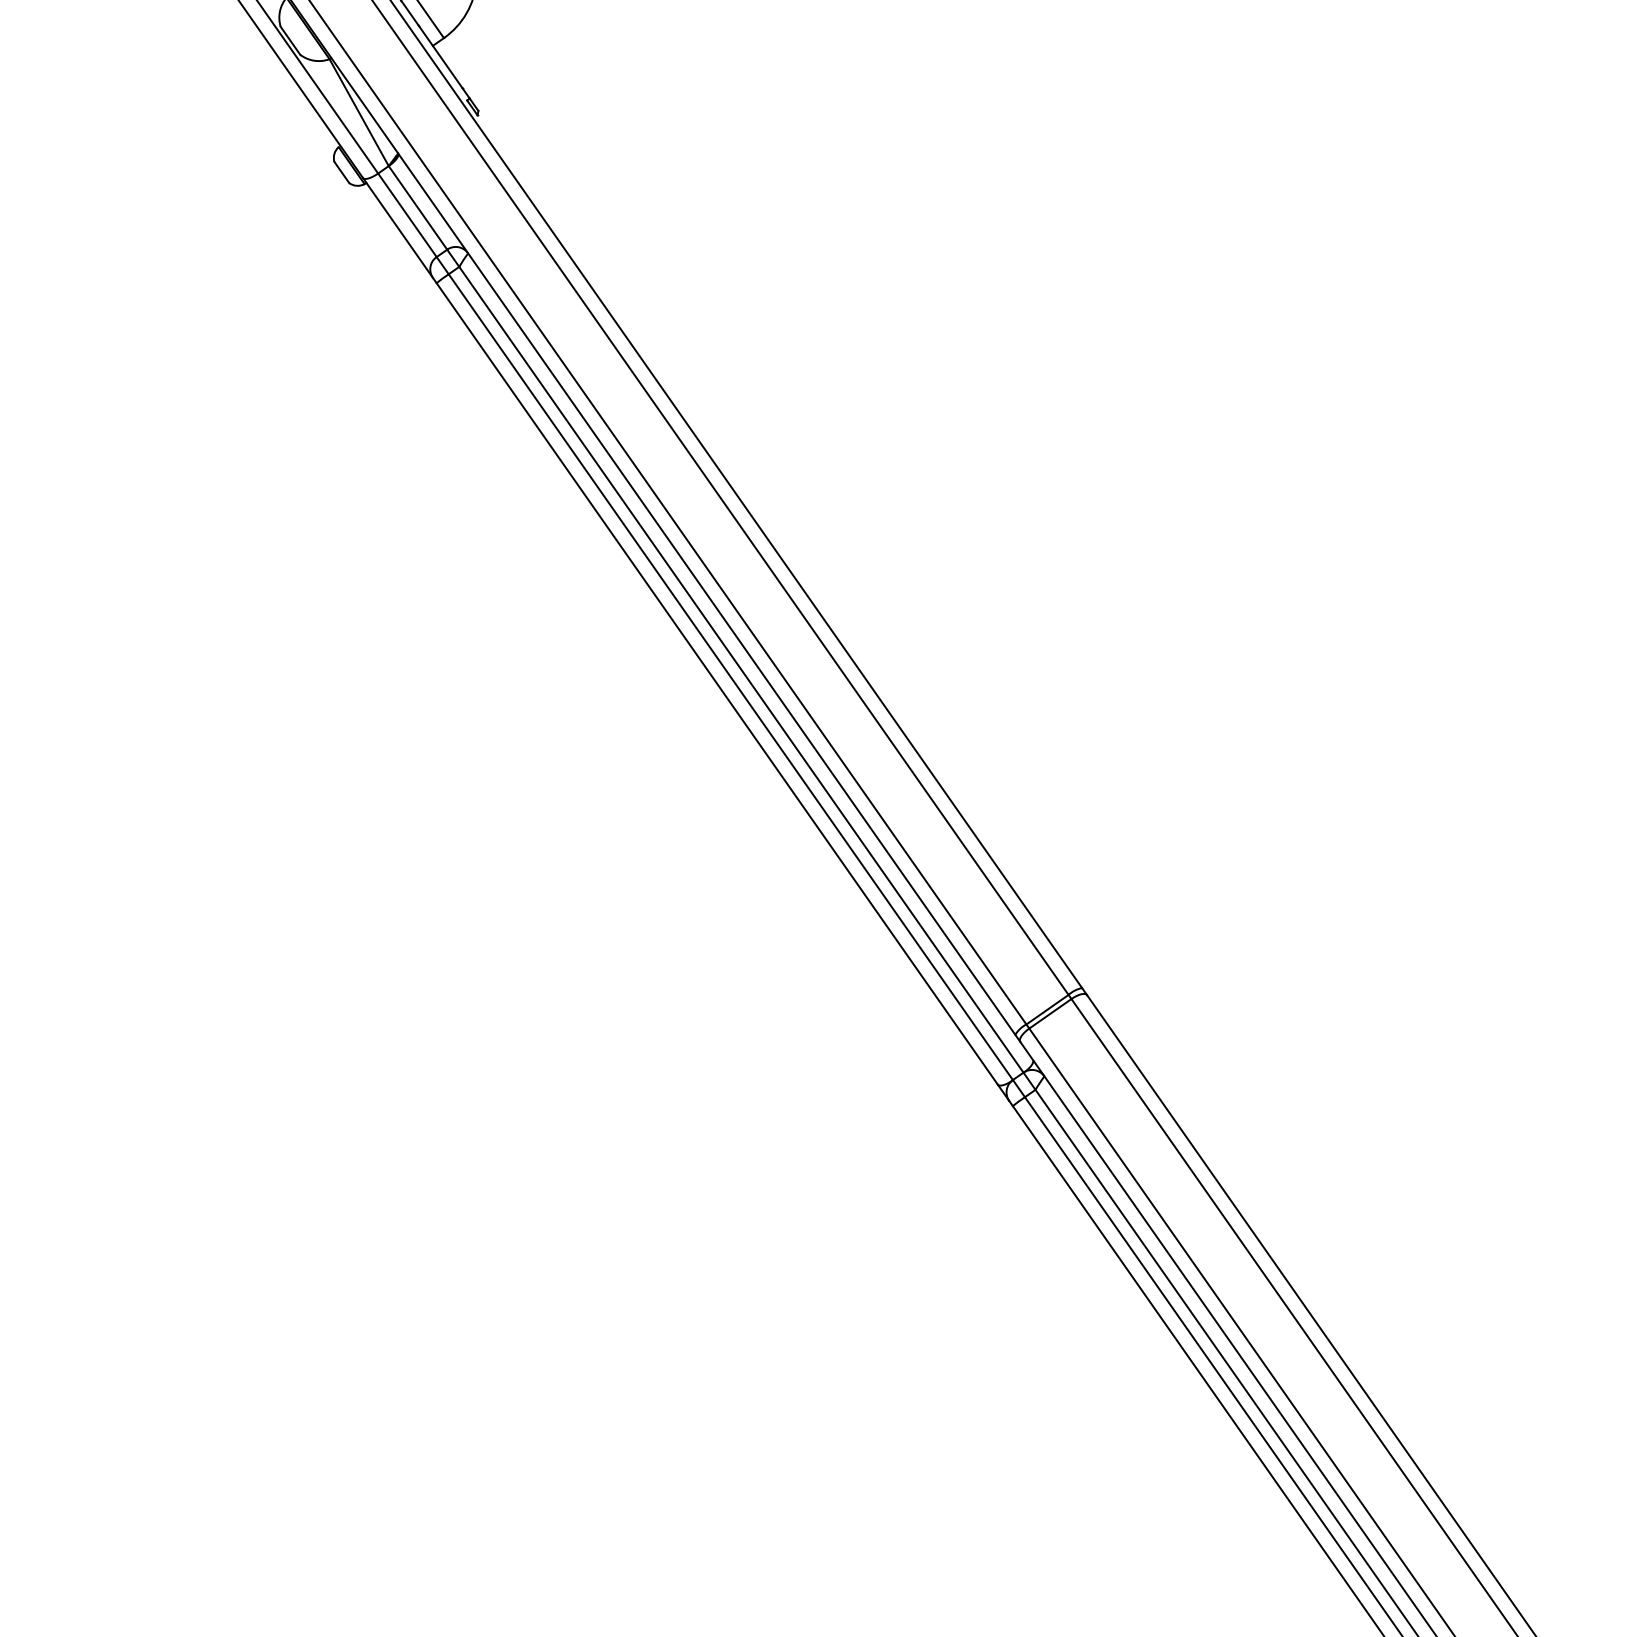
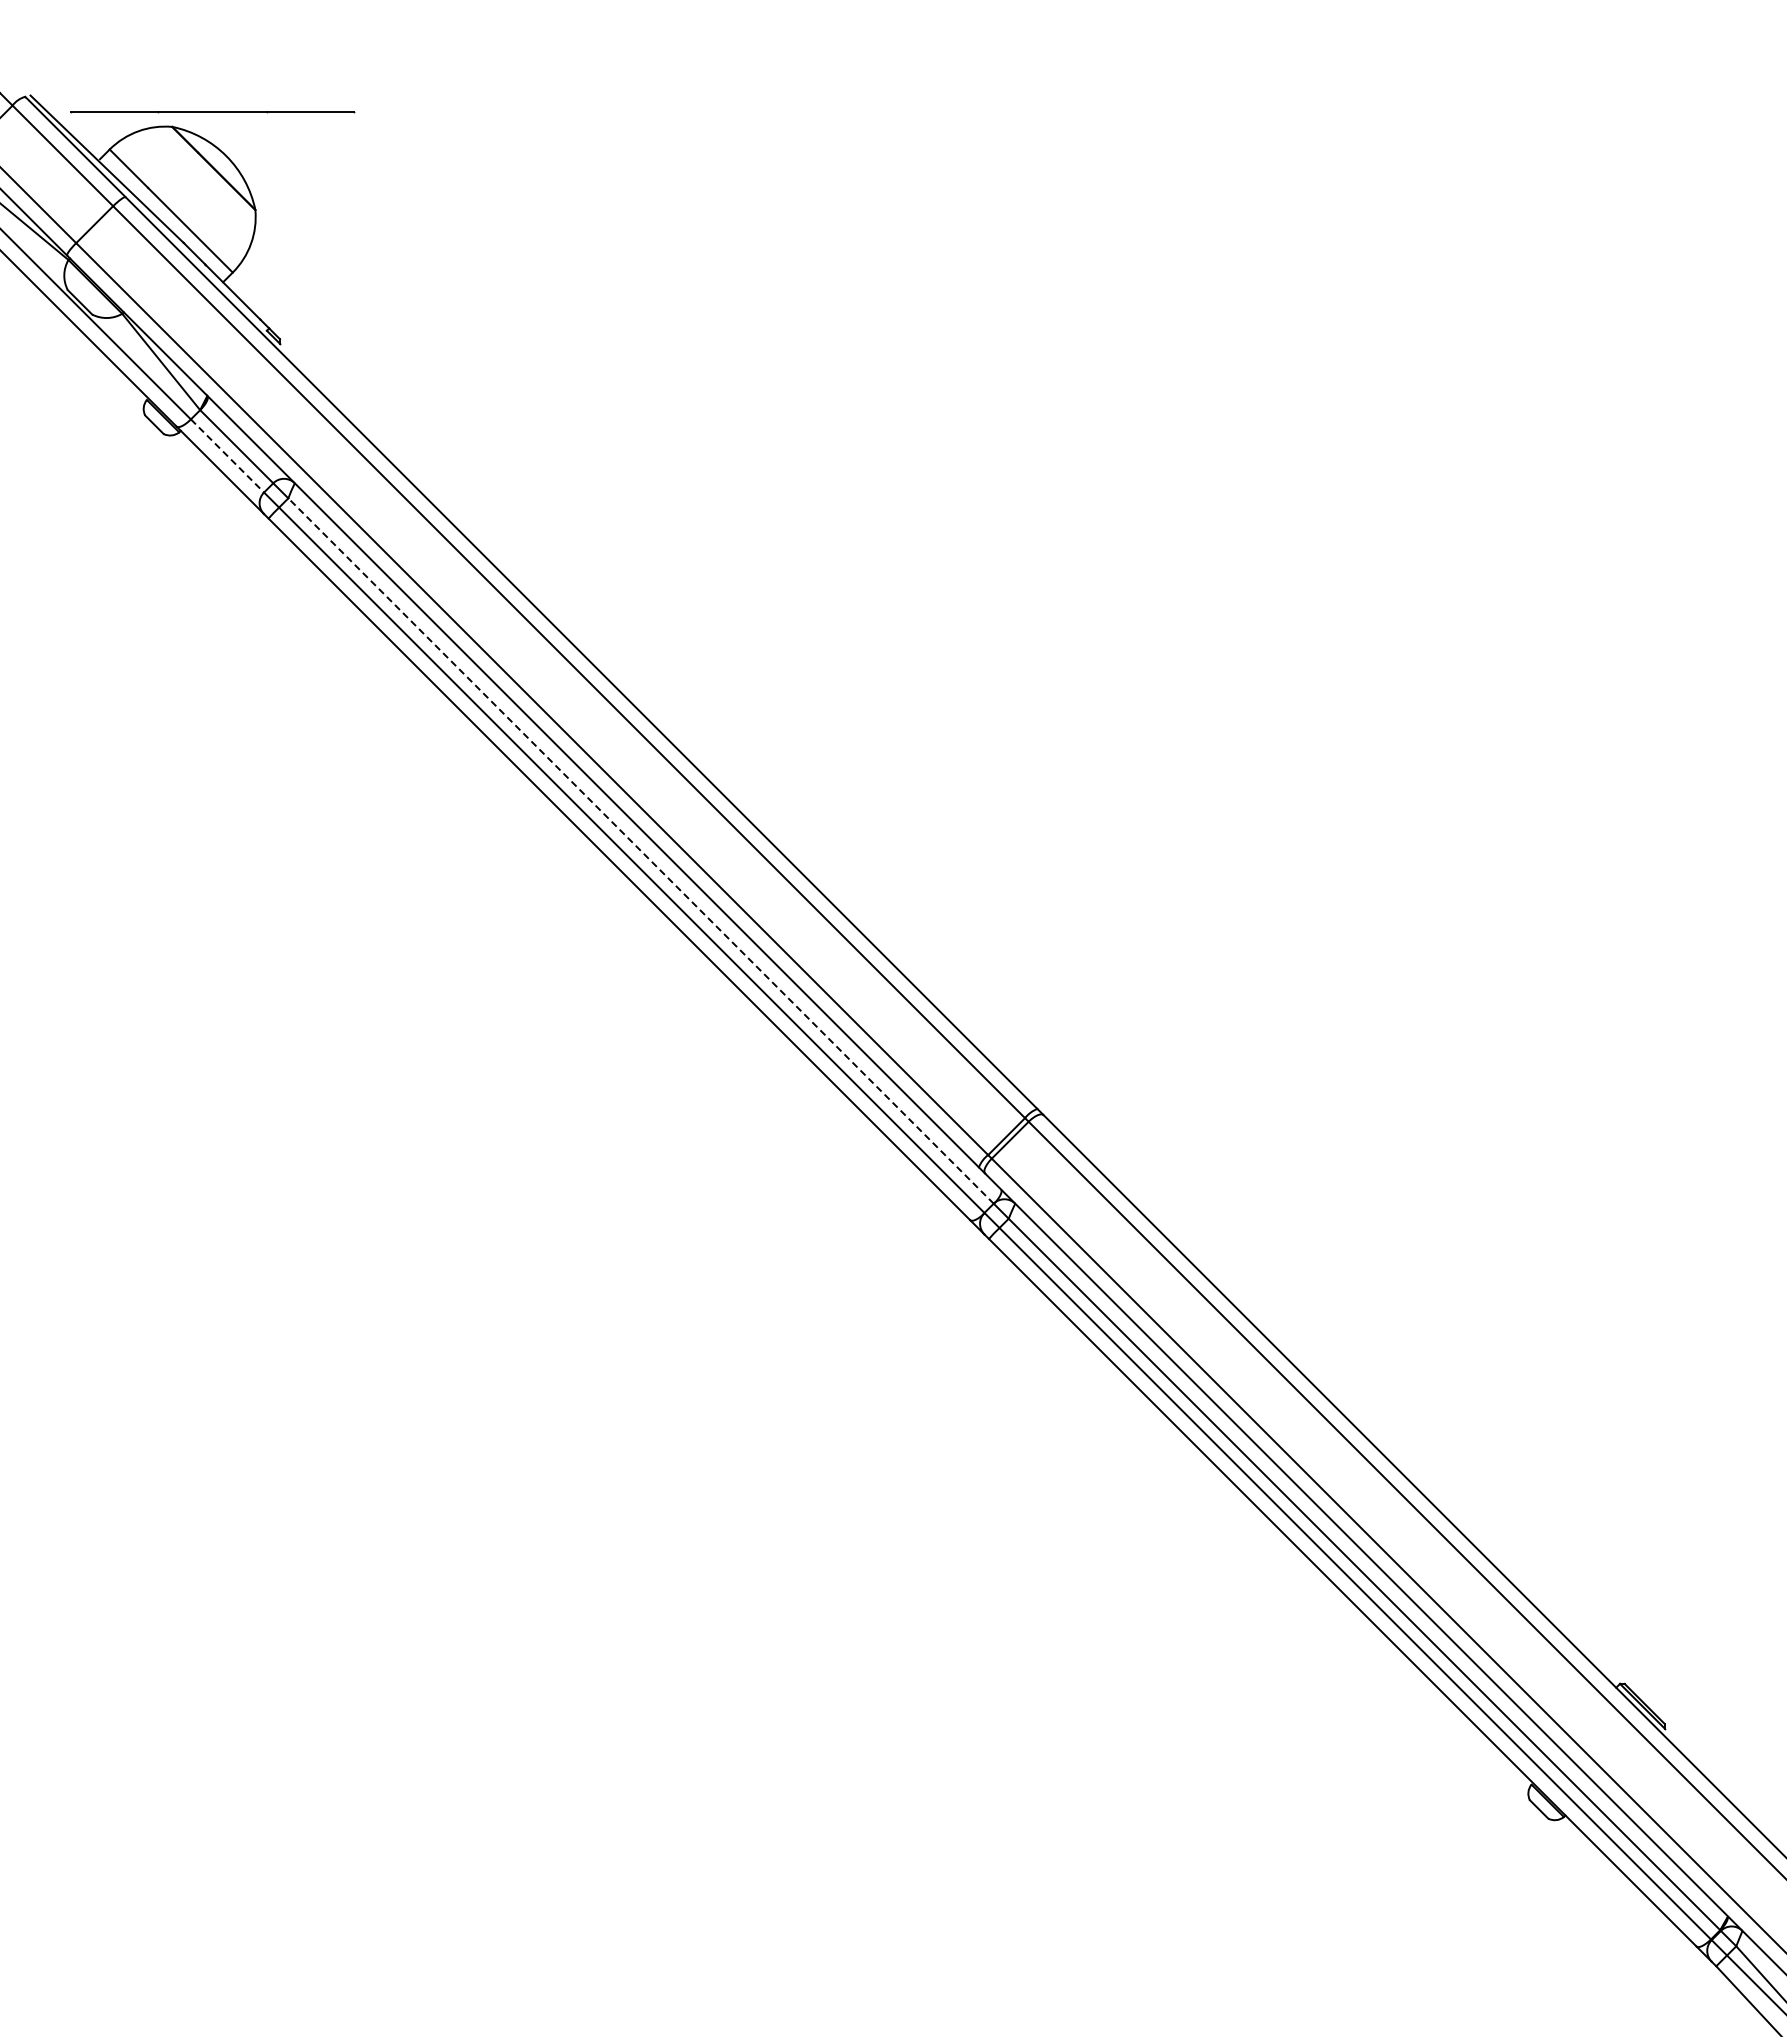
line: (407, 214) -> (227, 455), solid -> dashed
line: (741, 670) -> (641, 851), solid -> dashed

